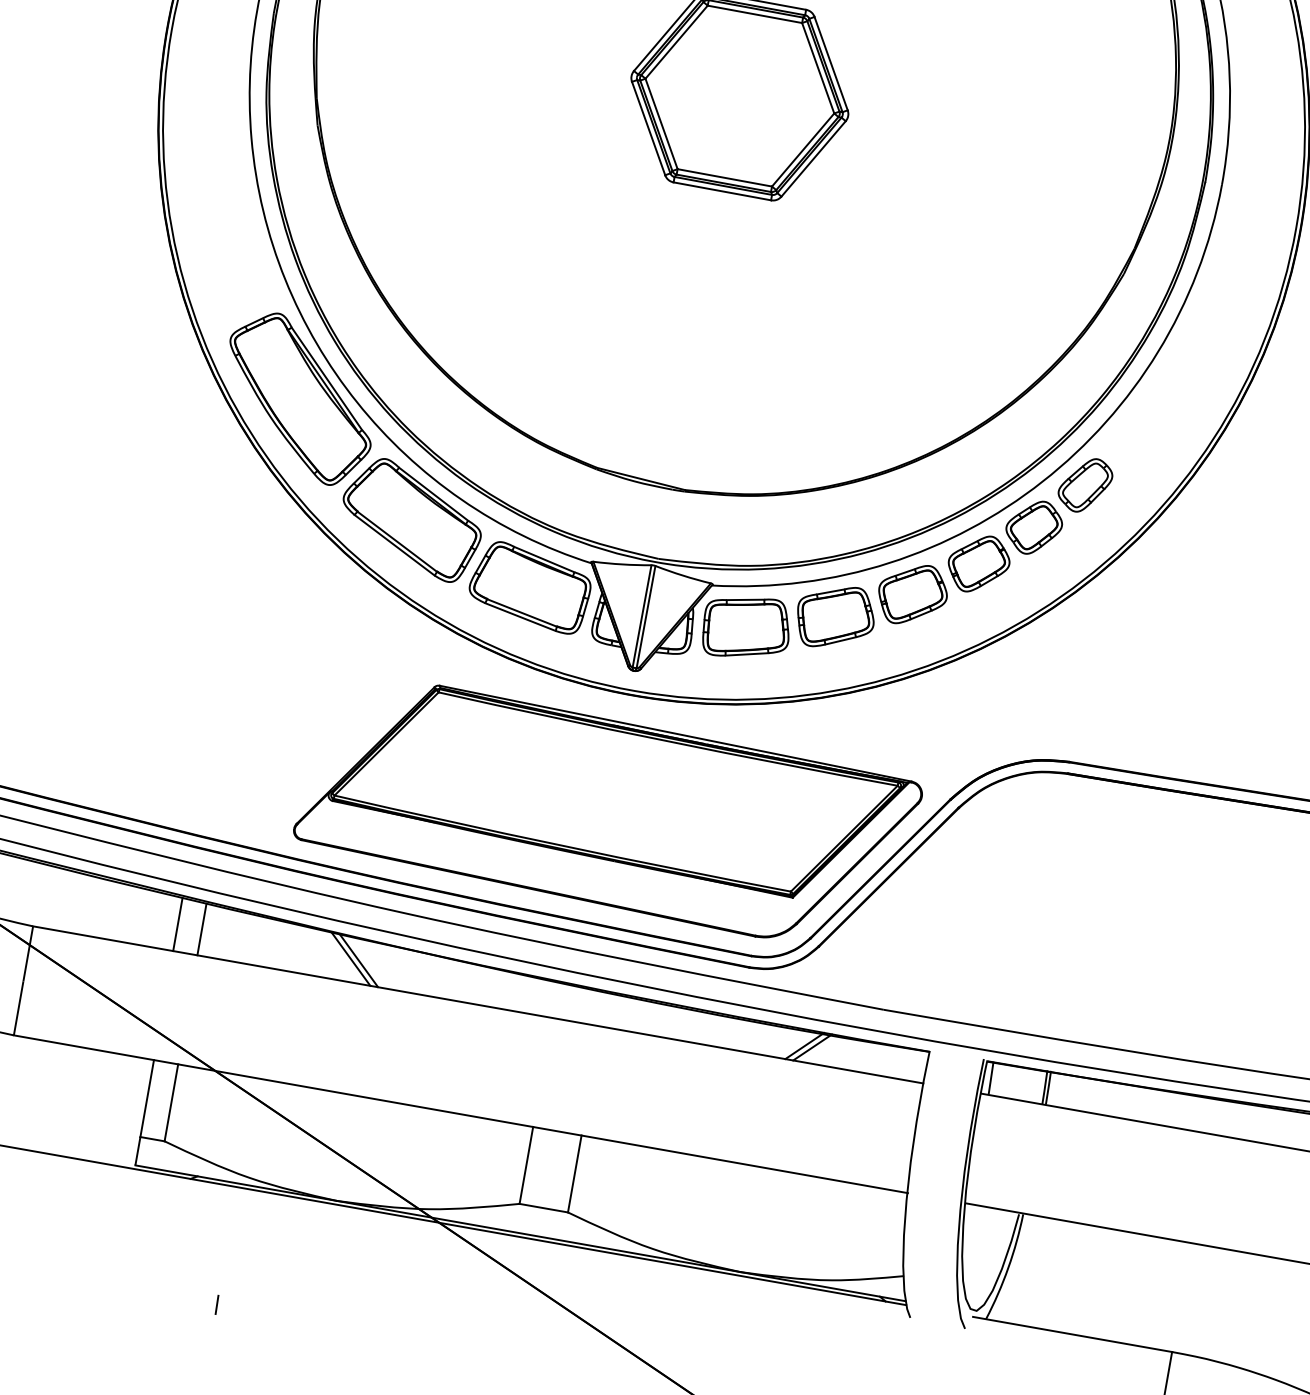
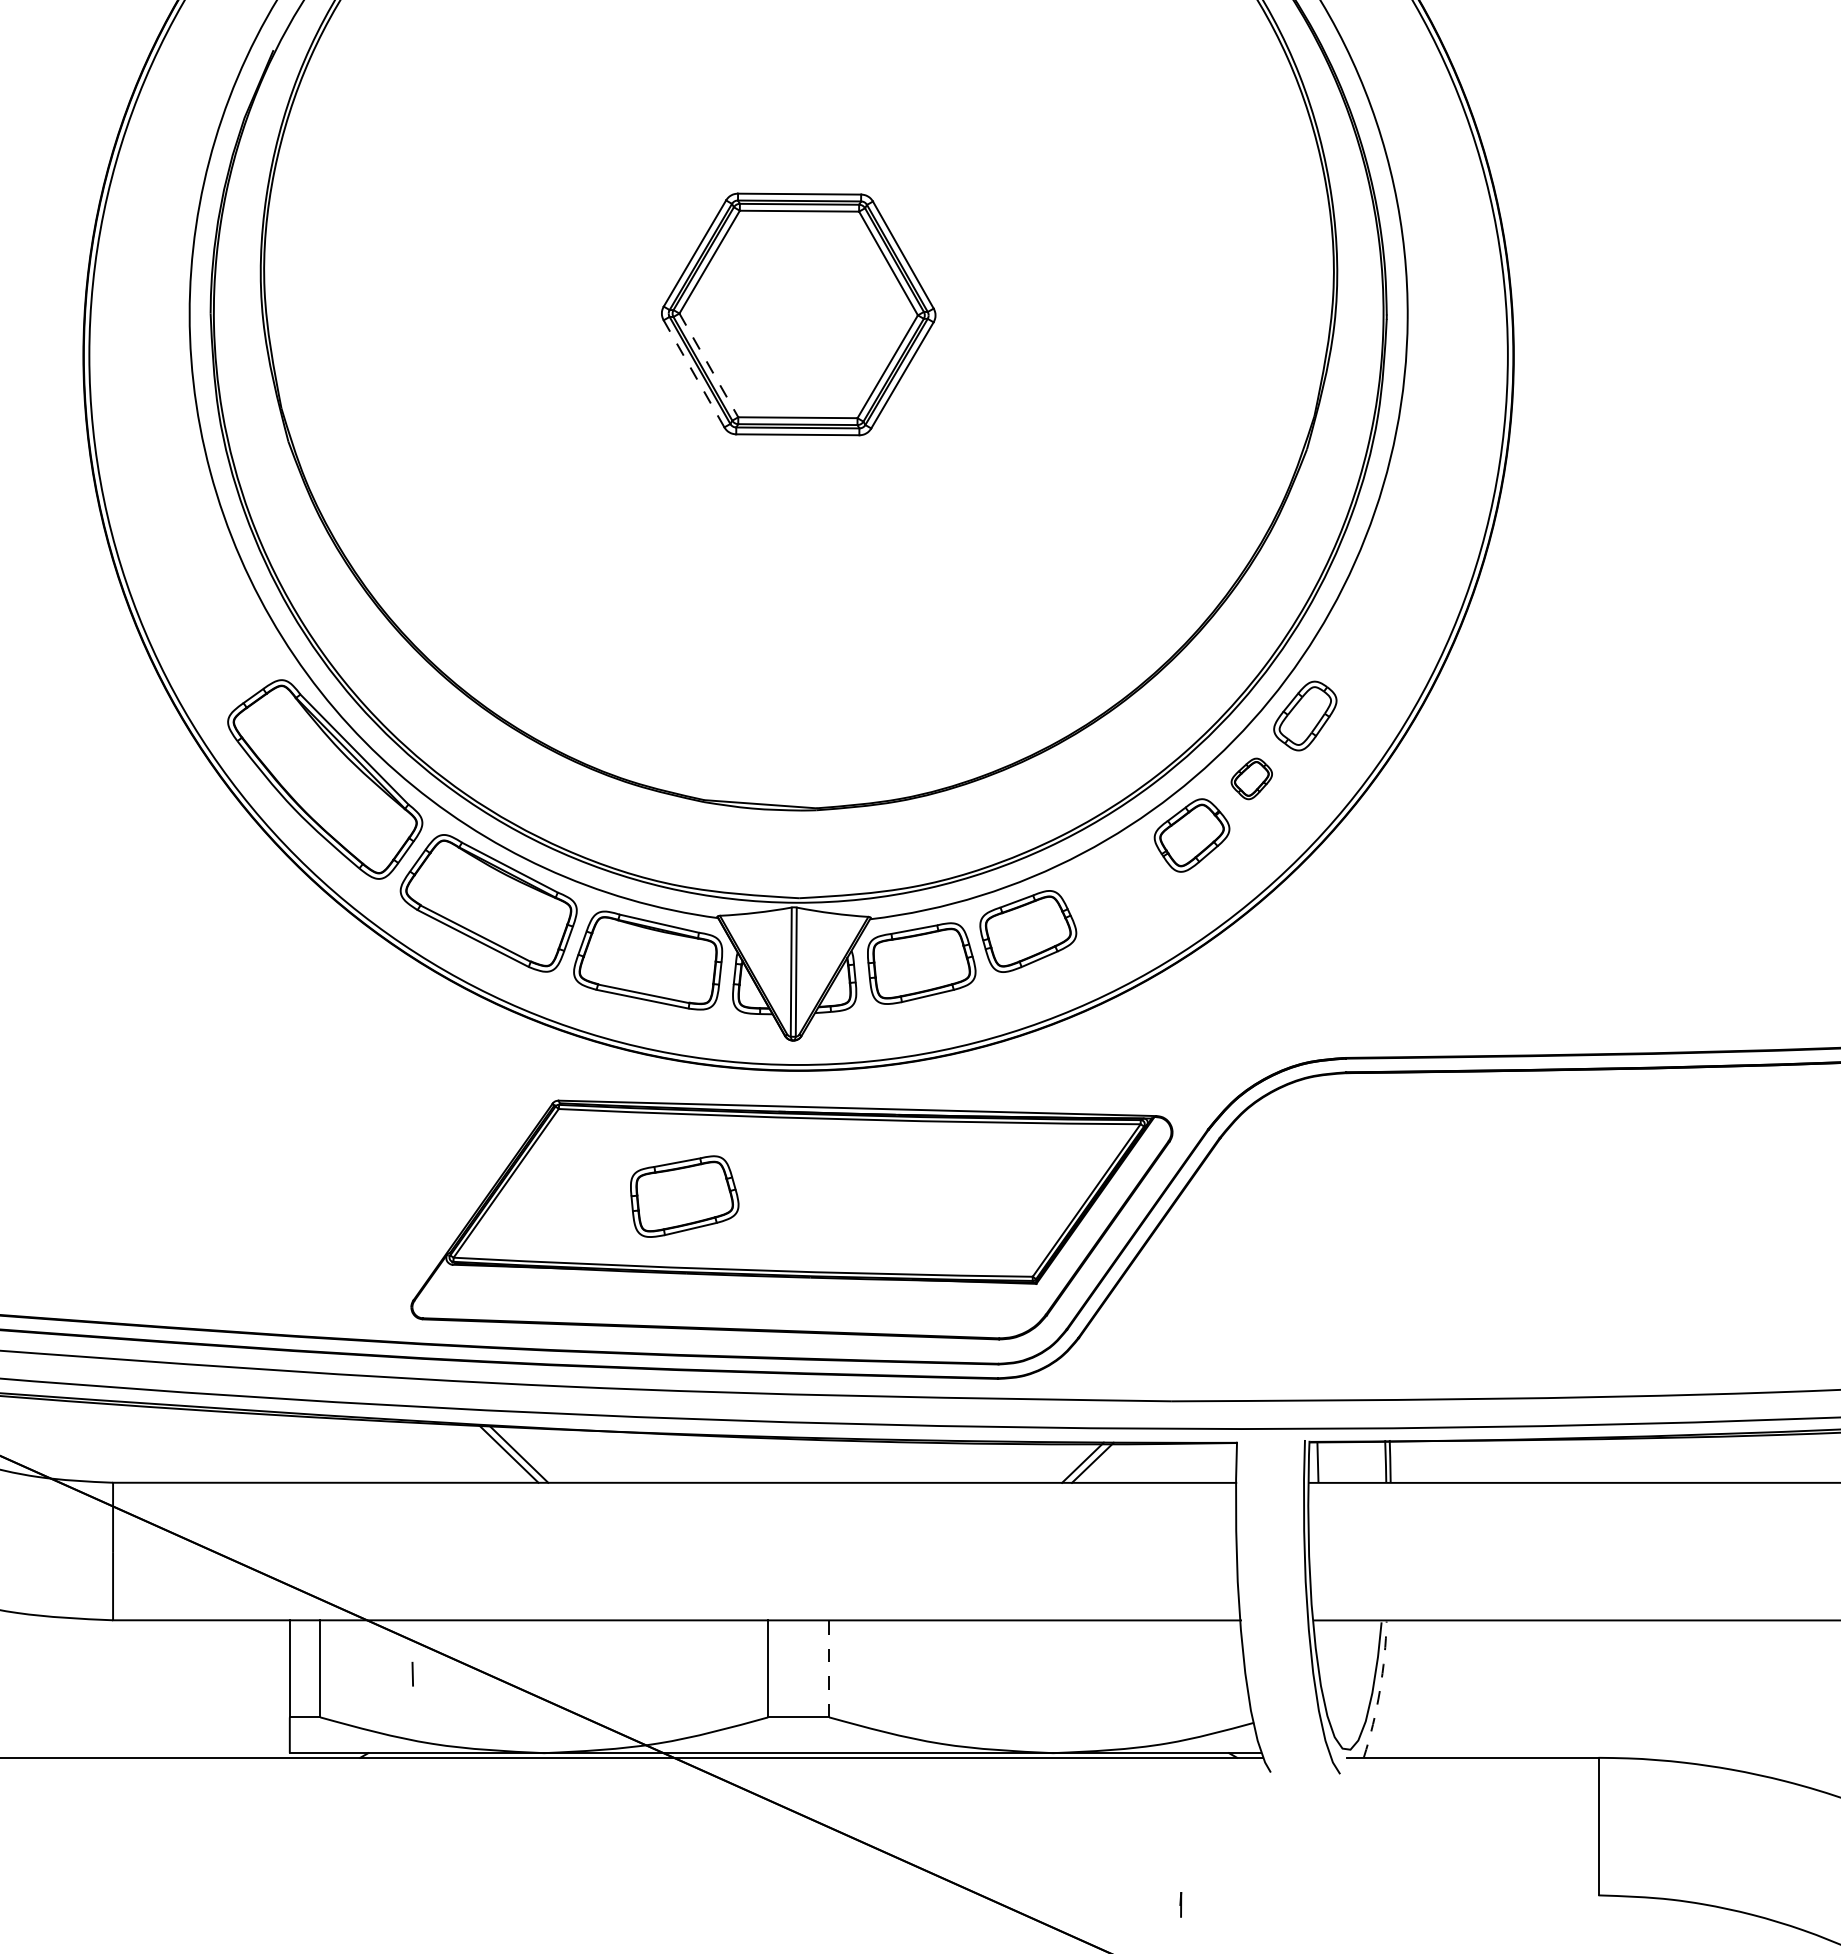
line: (661, 123) -> (708, 365), solid -> dashed
line: (649, 128) -> (694, 373), solid -> dashed
part: (1033, 527) -> (1251, 778), size x0.6
part: (912, 594) -> (1117, 886), removed
part: (526, 779) -> (684, 1196), added
line: (177, 923) -> (289, 1448), removed
line: (202, 928) -> (320, 1449), removed
line: (575, 1173) -> (829, 1668), solid -> dashed
arc: (1007, 1268) -> (1379, 1690), solid -> dashed
line: (216, 1304) -> (412, 1673), moved

